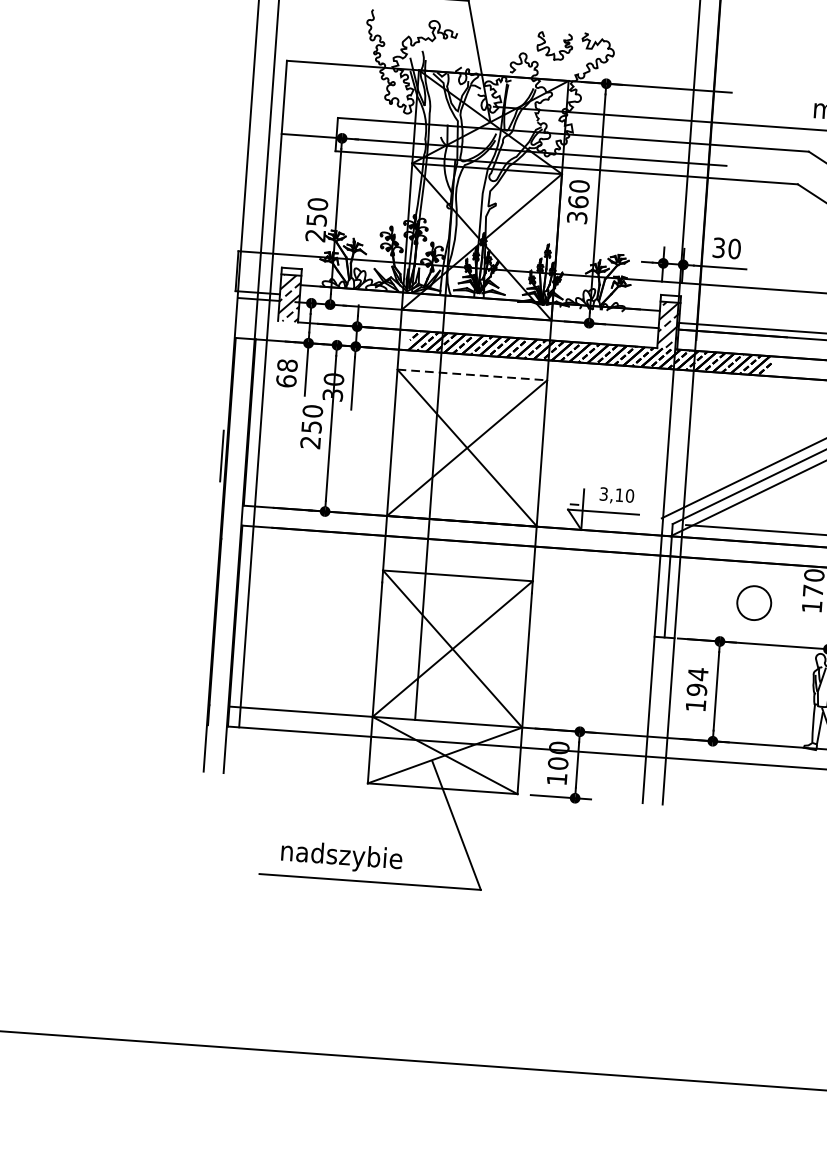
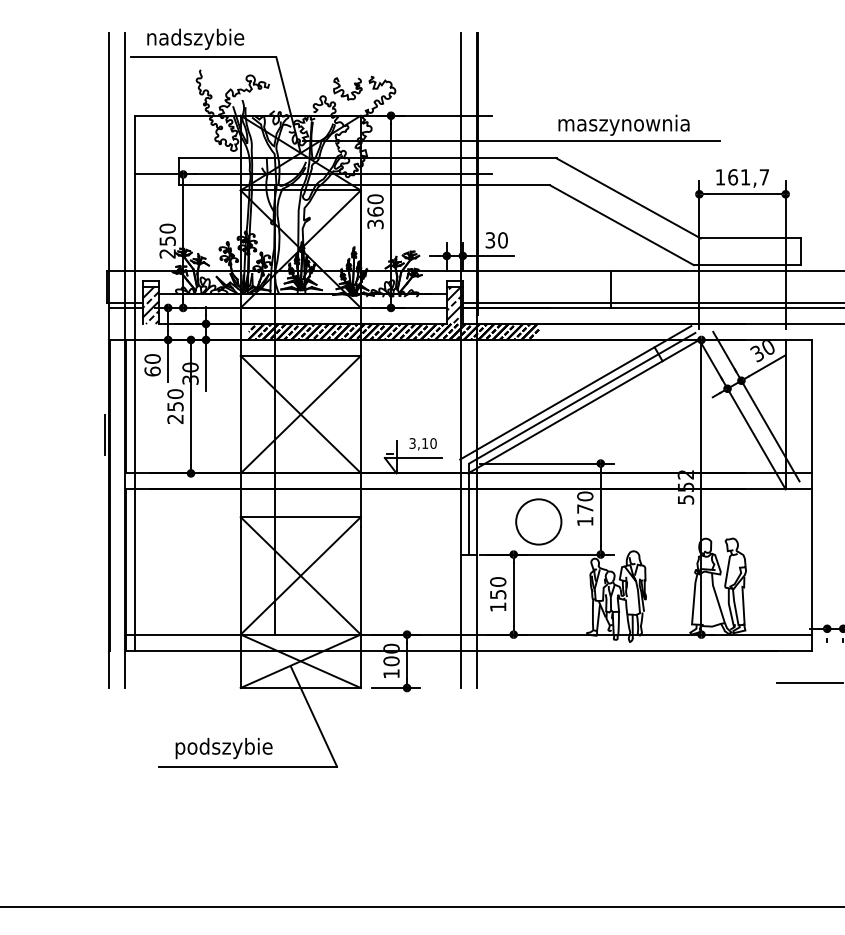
text: (287, 364) -> (152, 358), 68 -> 60
line: (473, 374) -> (301, 355), dashed -> solid
circle: (753, 602) -> (538, 521), size x1.67
text: (698, 681) -> (498, 587), 194 -> 150
text: (294, 856) -> (186, 750), nadszybie -> podszybie

